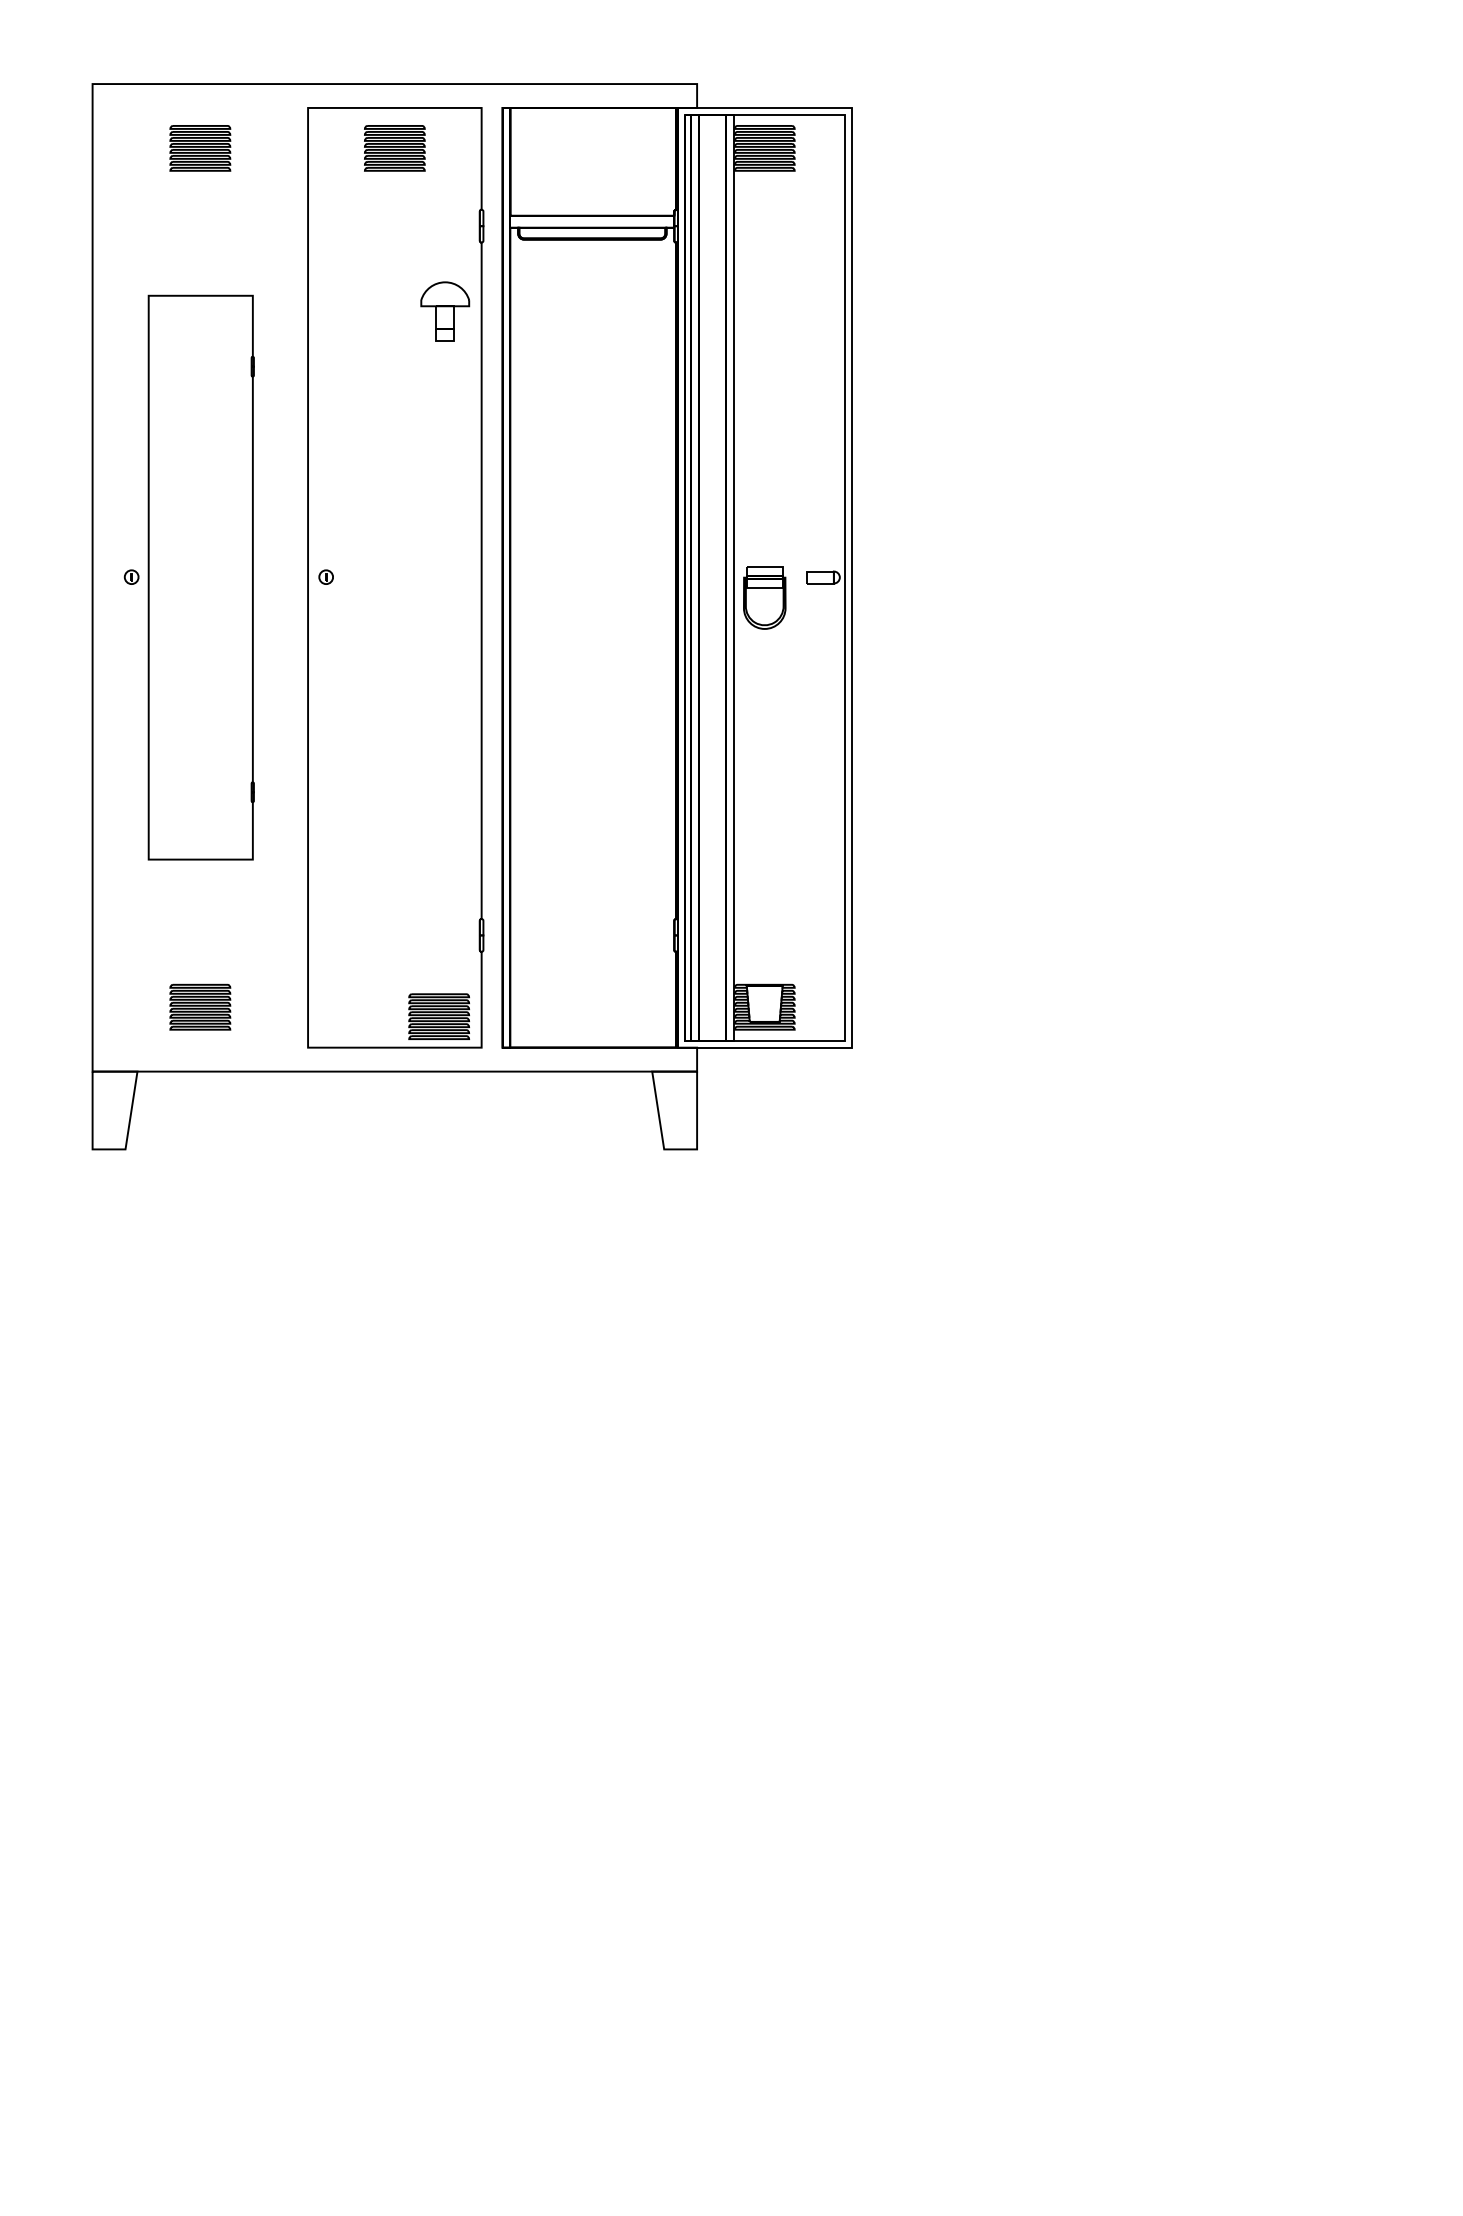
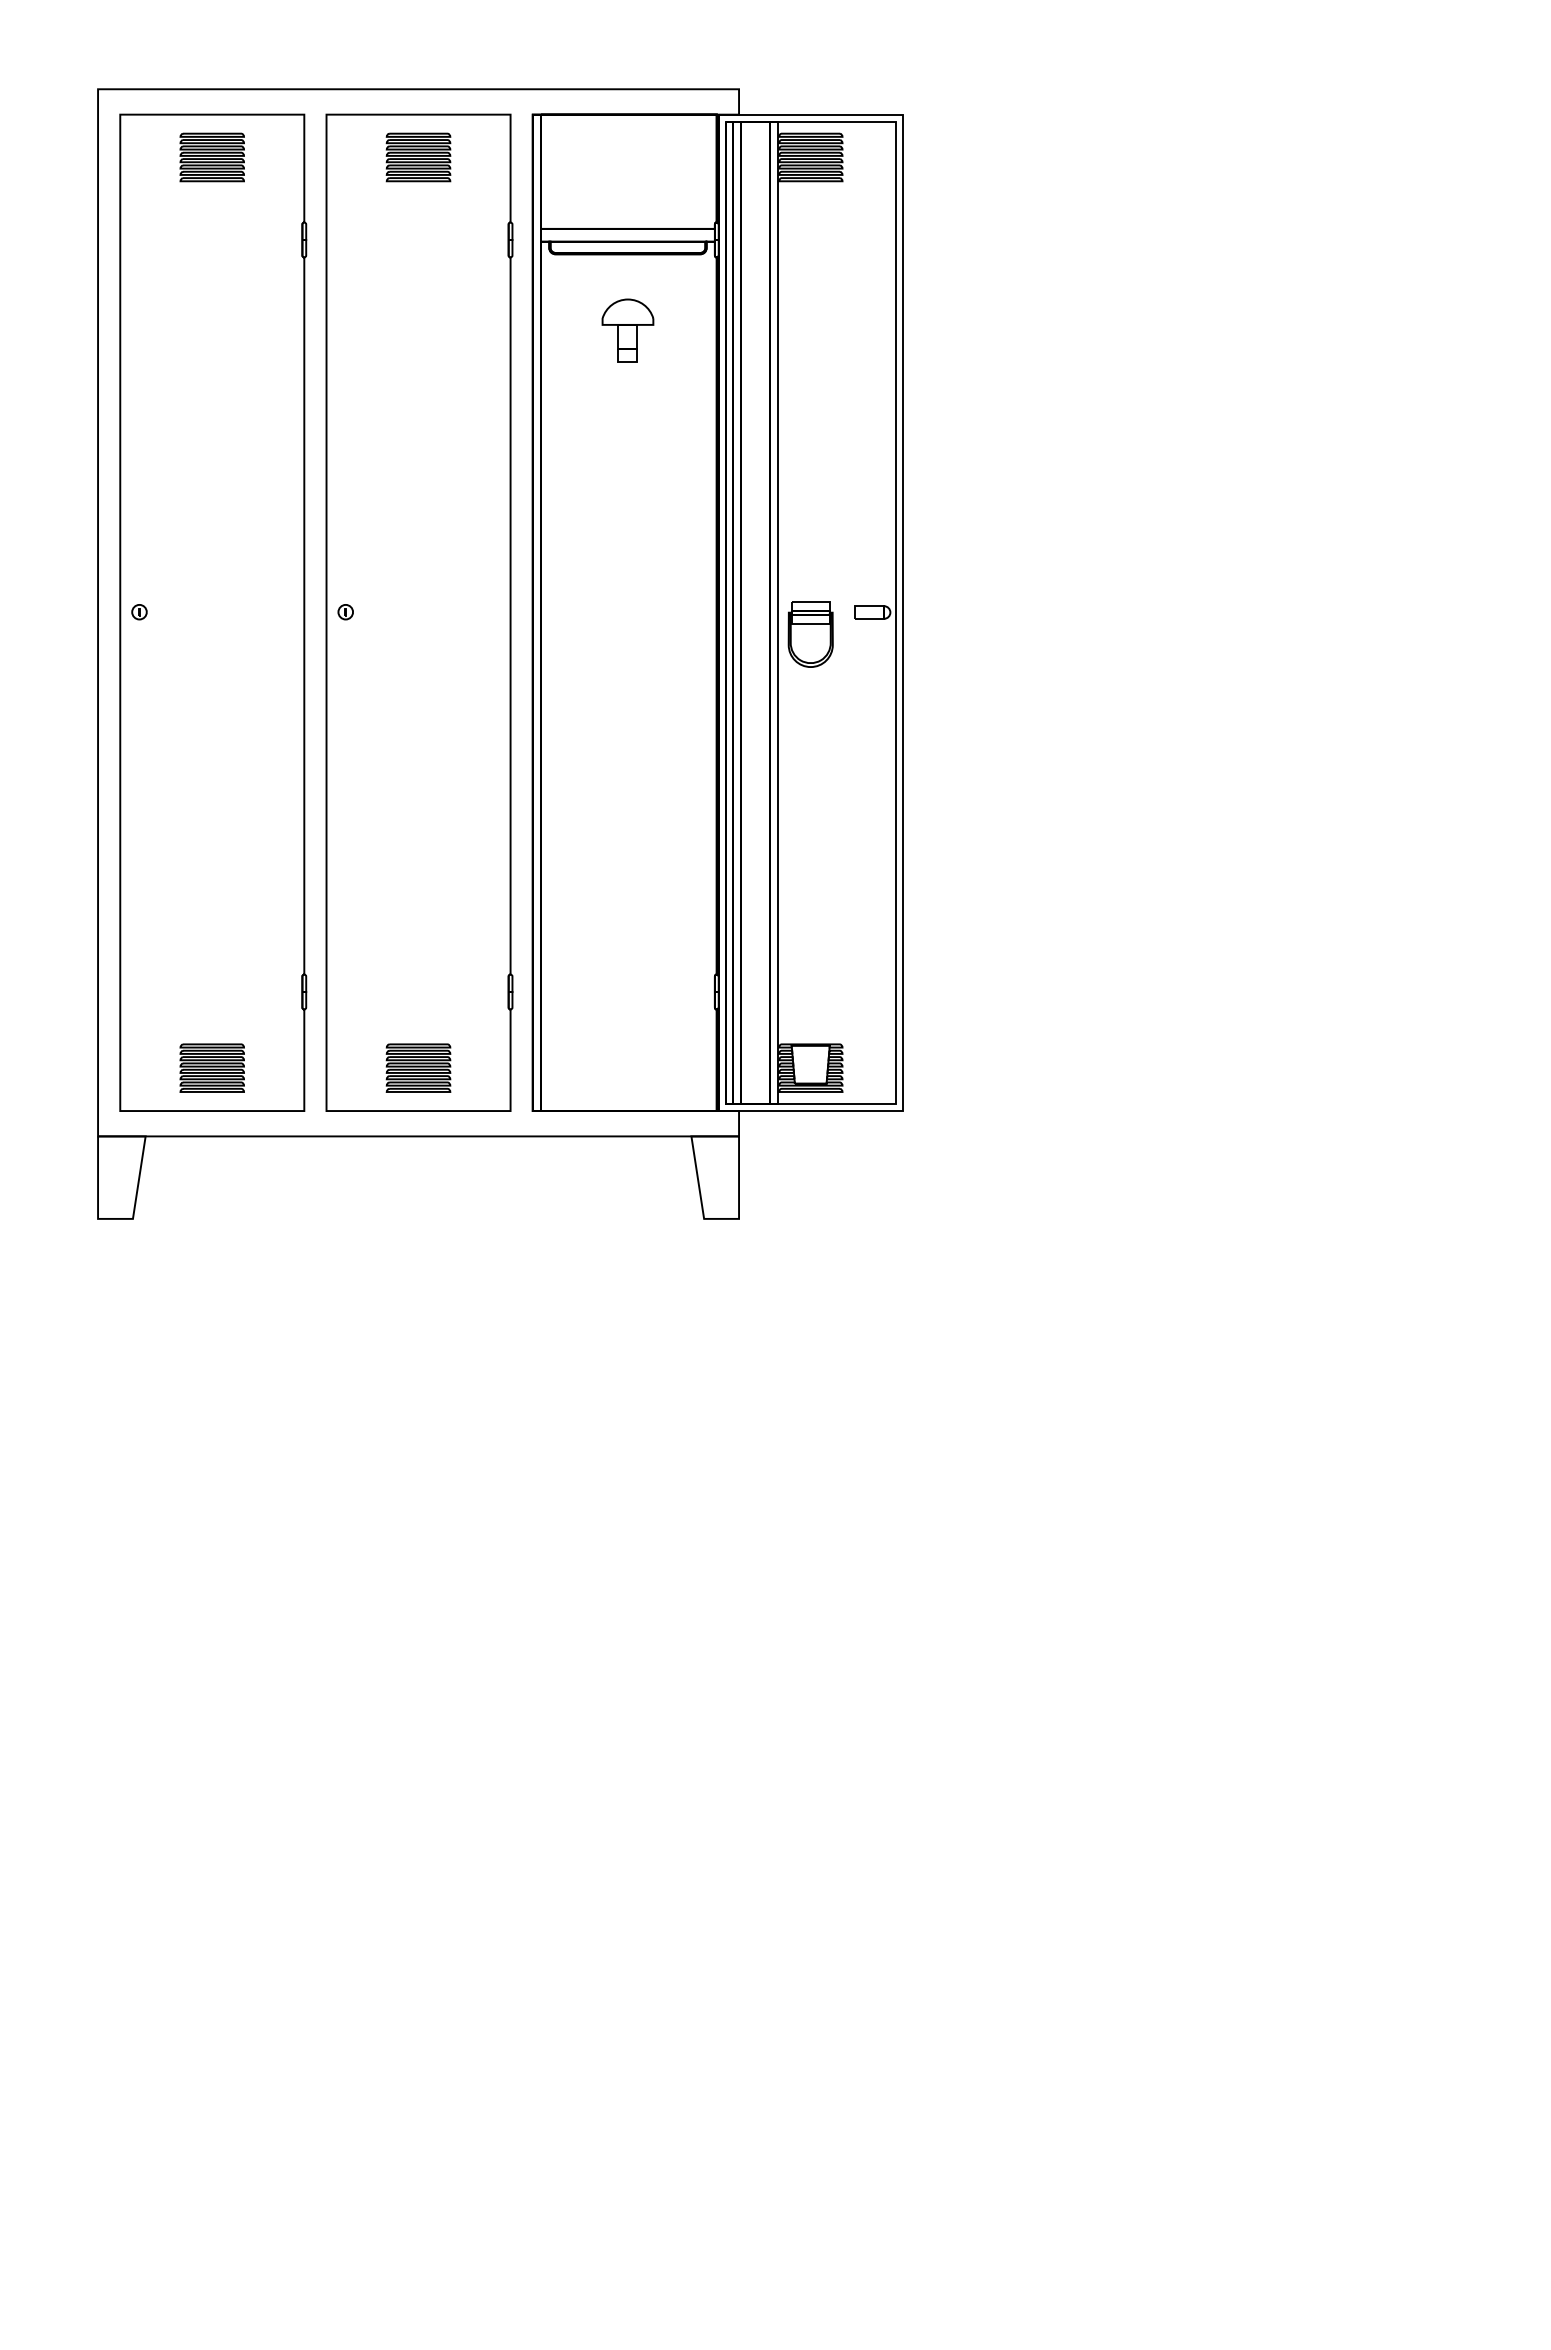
part: (444, 311) -> (627, 330), moved
part: (201, 577) -> (213, 612), size x1.67
part: (439, 1016) -> (418, 1067), moved

